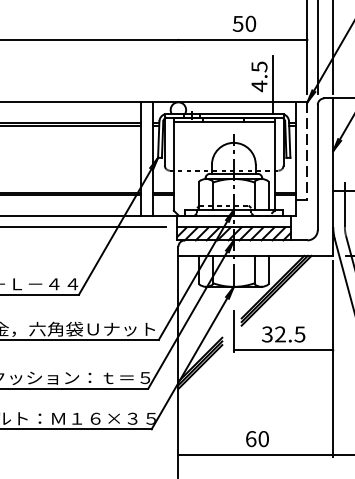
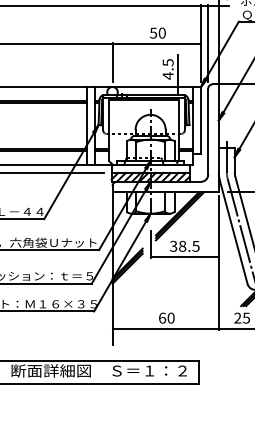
line: (178, 66) -> (112, 62), added
line: (307, 151) -> (201, 120), dashed -> solid
text: (280, 333) -> (182, 245), 32.5 -> 38.5

